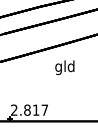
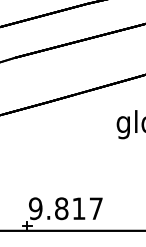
text: (13, 109) -> (34, 207), 2.817 -> 9.817

